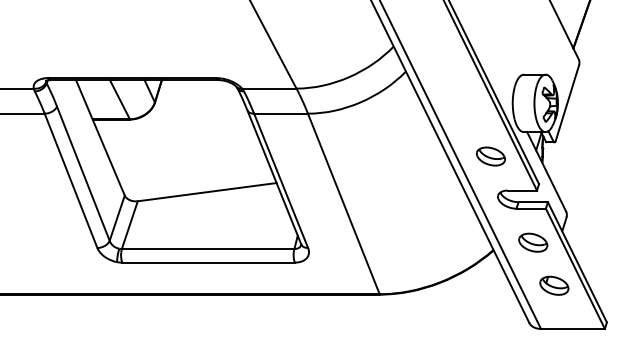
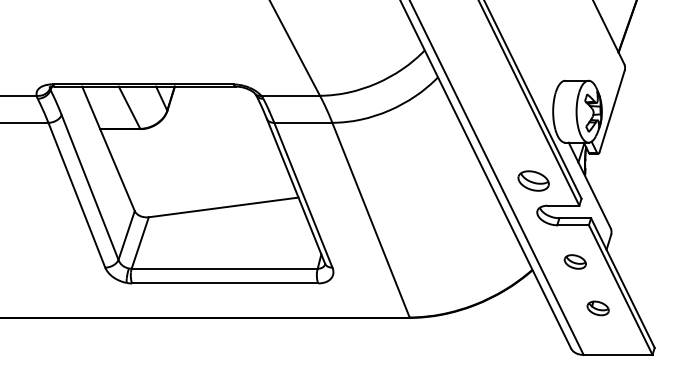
part: (490, 156) -> (533, 180), moved
part: (533, 242) -> (575, 261), size x0.7
part: (554, 285) -> (598, 308), size x0.7

